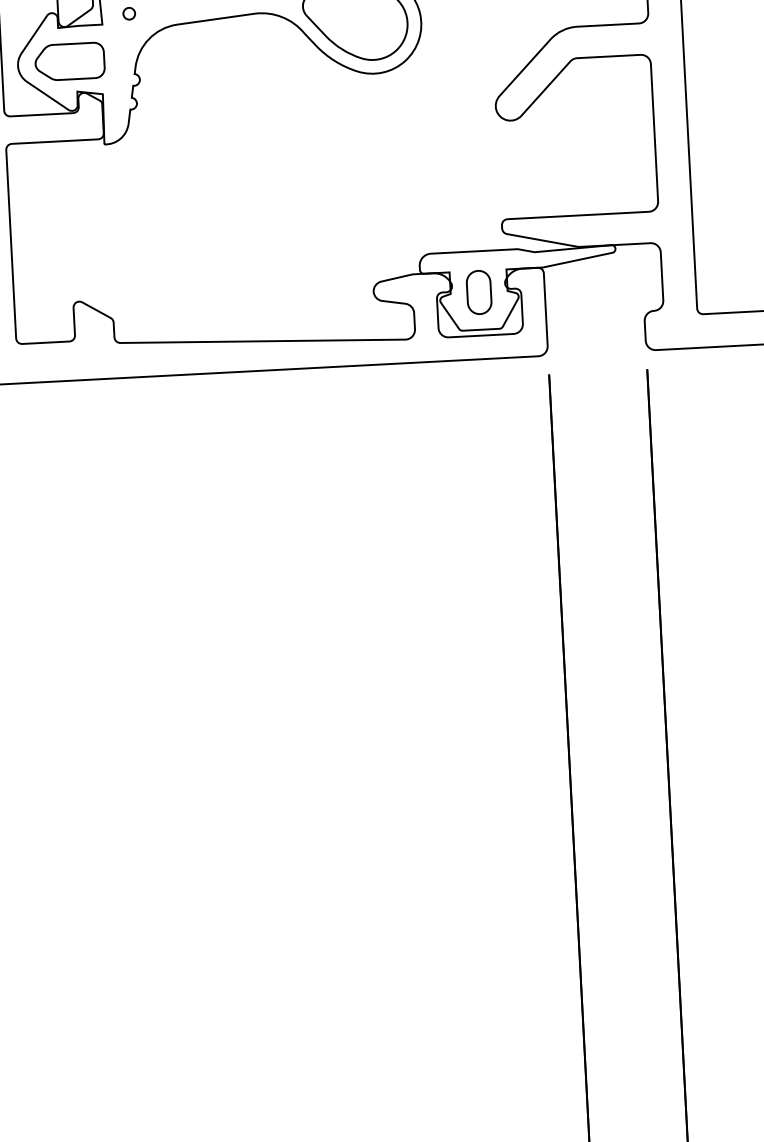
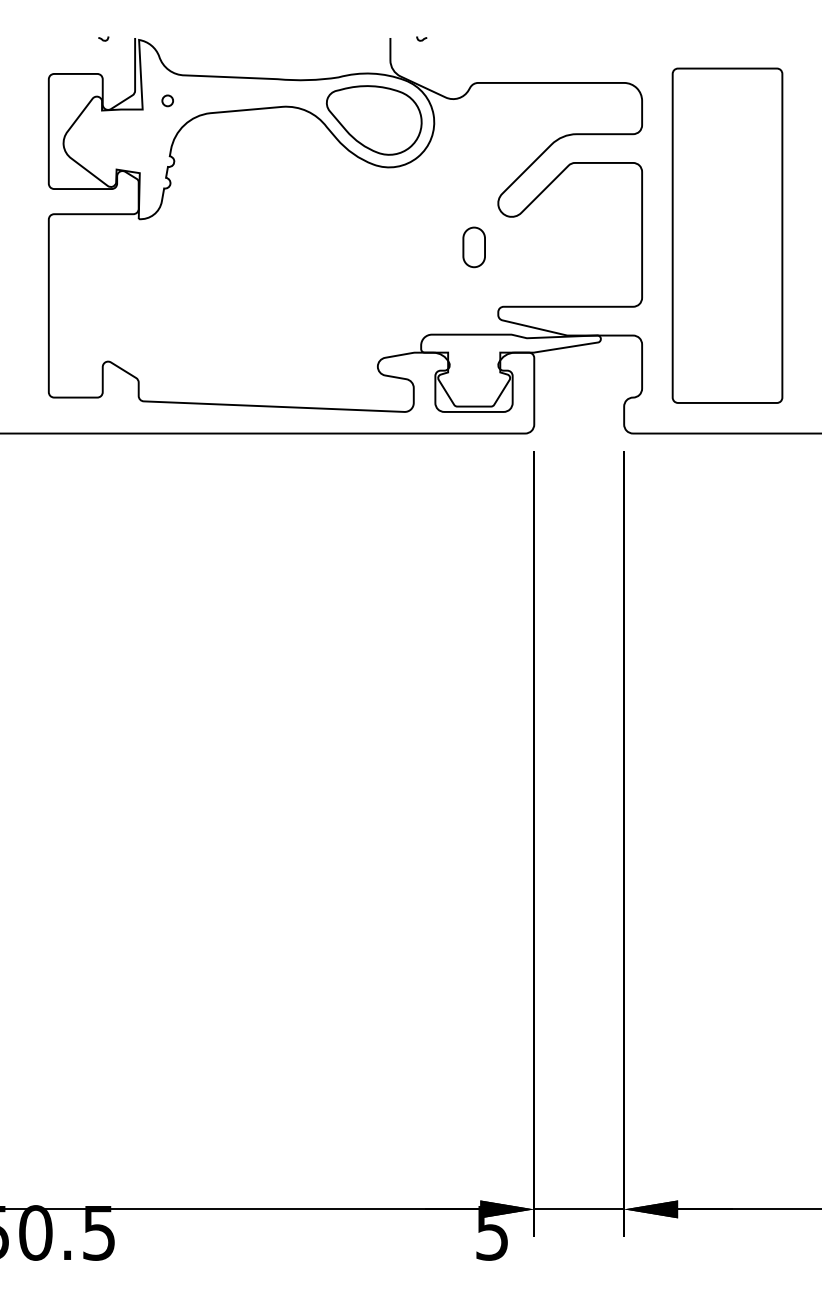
part: (69, 61) -> (110, 141), removed
part: (478, 292) -> (473, 247), moved

